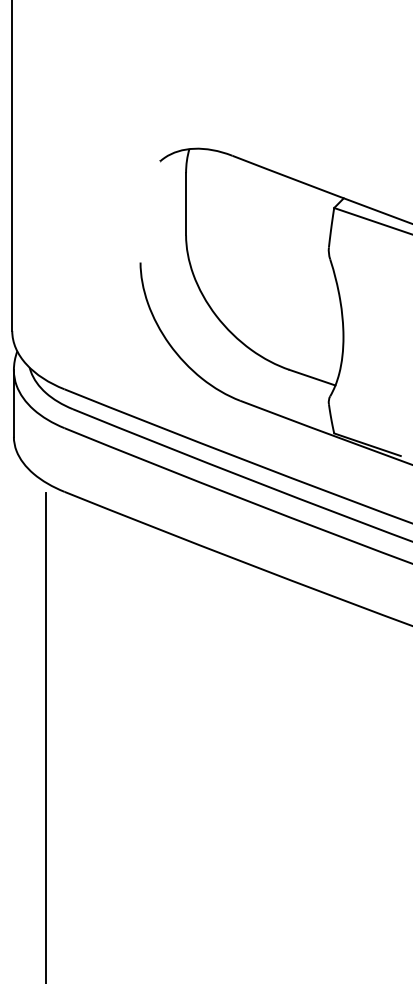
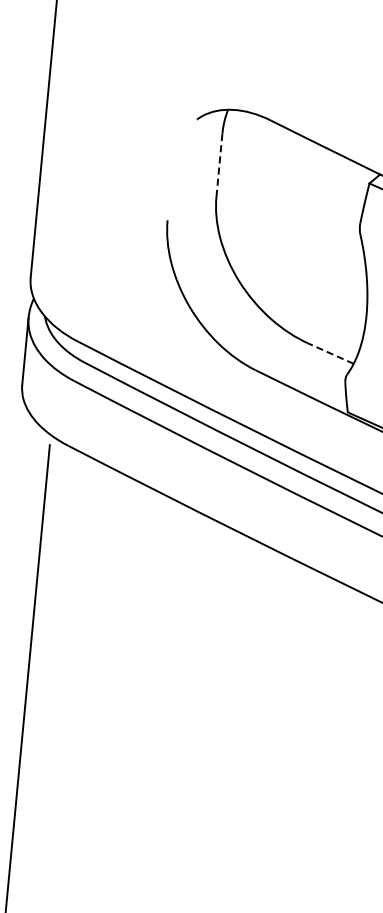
line: (186, 203) -> (219, 164), solid -> dashed
line: (312, 377) -> (331, 353), solid -> dashed

